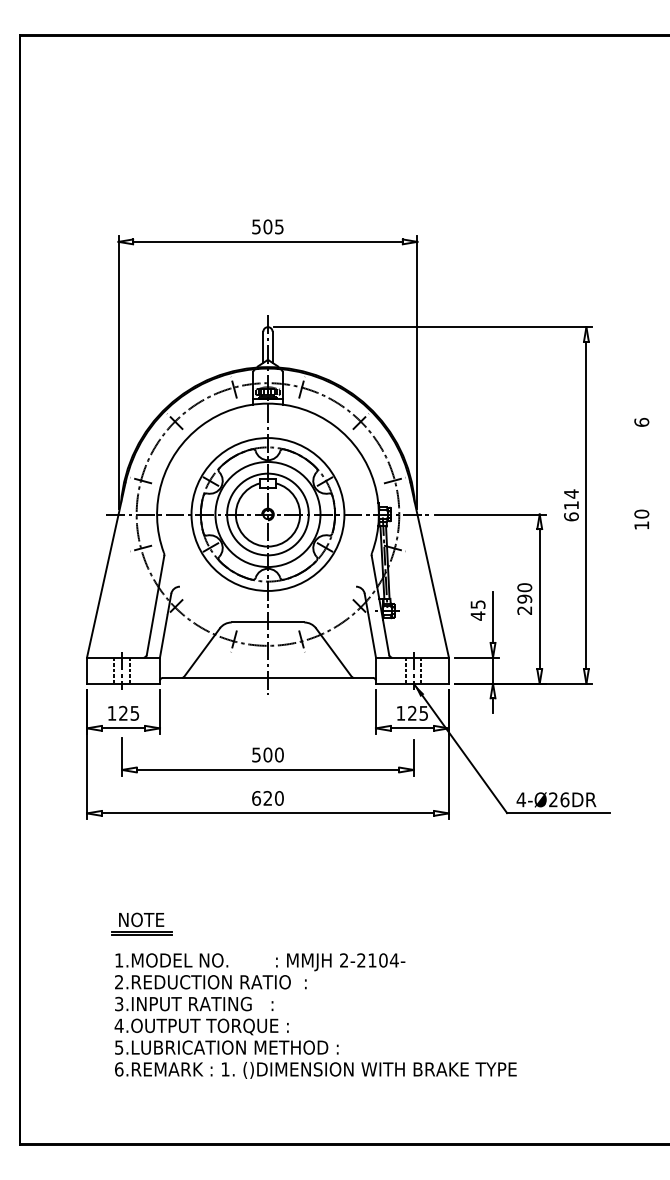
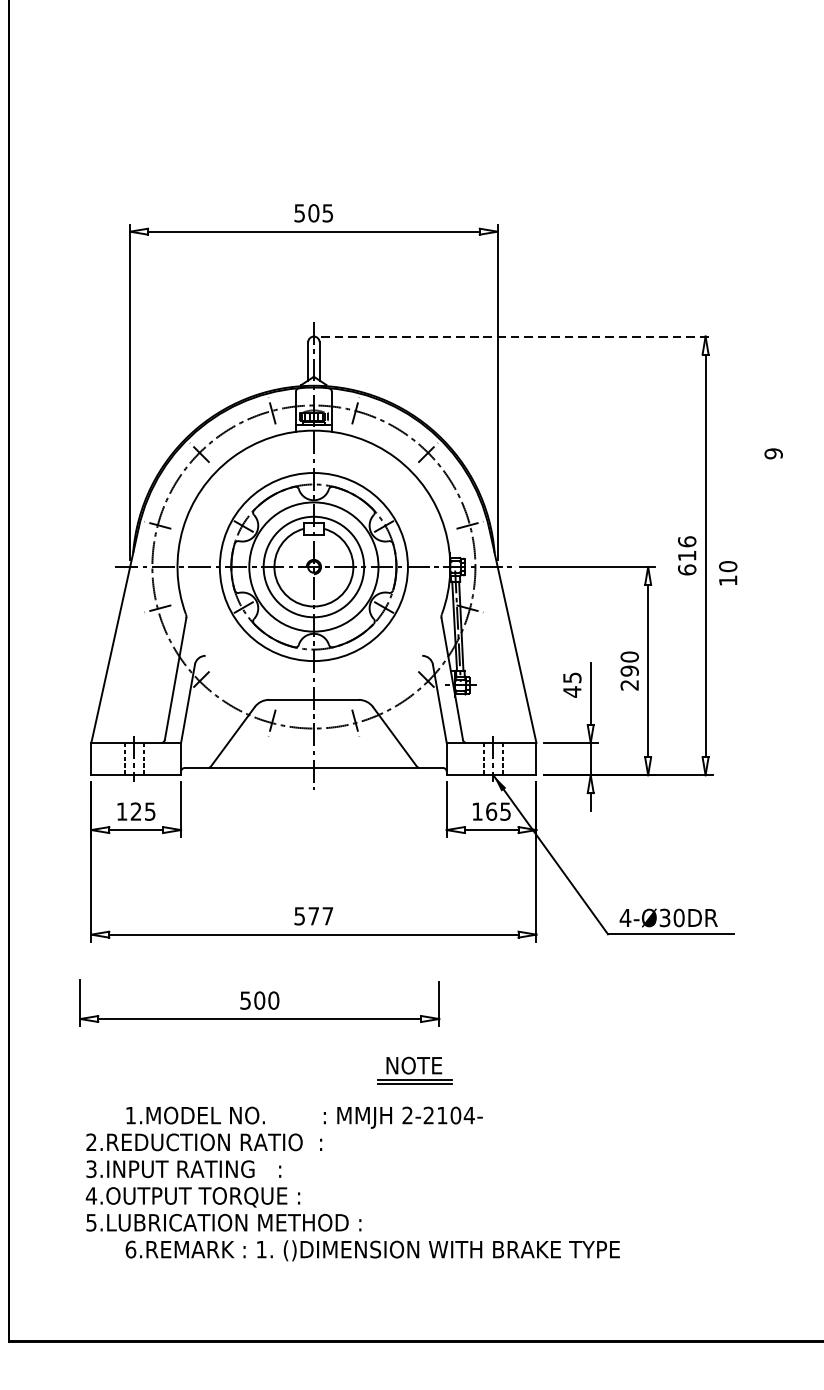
line: (433, 327) -> (517, 337), solid -> dashed
text: (641, 421) -> (773, 452), 6 -> 9
text: (571, 493) -> (687, 541), 614 -> 616
text: (641, 519) -> (727, 573), moved
text: (412, 712) -> (491, 810), 125 -> 165
part: (267, 756) -> (259, 1002), moved
text: (267, 798) -> (313, 916), 620 -> 577
text: (559, 799) -> (672, 917), 4-Ø26DR -> 4-Ø30DR
part: (141, 923) -> (414, 1070), moved
text: (226, 1014) -> (223, 1182), moved

